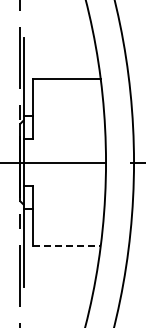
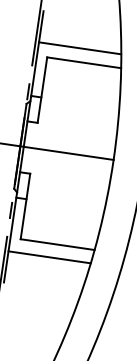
line: (60, 66) -> (79, 47), added
line: (66, 246) -> (57, 245), dashed -> solid
line: (60, 258) -> (48, 257), added

